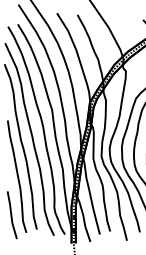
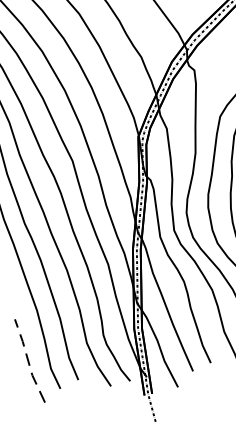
line: (11, 215) -> (28, 361), solid -> dashed

